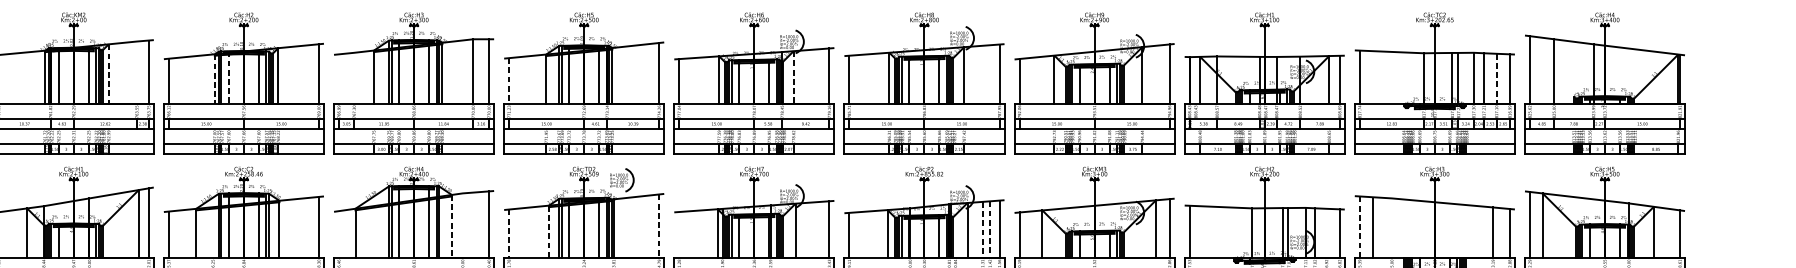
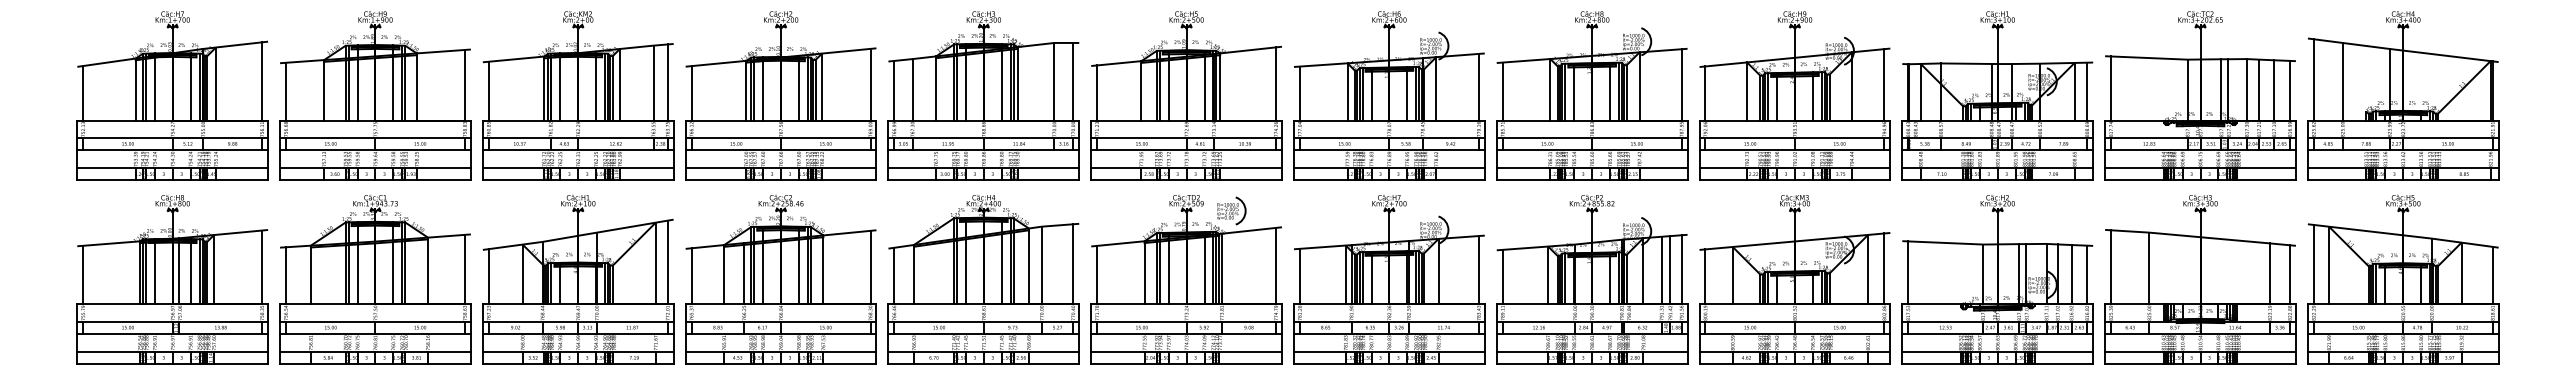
line: (136, 72) -> (653, 82), added
line: (108, 74) -> (619, 84), dashed -> solid
line: (229, 77) -> (763, 88), dashed -> solid
line: (793, 77) -> (1436, 88), dashed -> solid
line: (354, 78) -> (912, 89), added
line: (214, 79) -> (746, 90), dashed -> solid
line: (339, 79) -> (894, 90), added
line: (1496, 79) -> (2274, 90), dashed -> solid
line: (509, 80) -> (1097, 92), dashed -> solid
line: (462, 225) -> (1041, 265), added
line: (451, 226) -> (1028, 266), dashed -> solid
line: (659, 226) -> (1276, 266), dashed -> solid
line: (1360, 227) -> (2111, 267), dashed -> solid
line: (1372, 228) -> (2149, 268), moved
line: (982, 230) -> (1661, 270), dashed -> solid
line: (990, 230) -> (1670, 270), dashed -> solid
line: (213, 232) -> (744, 273), added
line: (548, 232) -> (1144, 273), dashed -> solid
line: (1326, 233) -> (2071, 274), added
line: (339, 234) -> (894, 275), added
line: (509, 234) -> (1097, 275), dashed -> solid
line: (678, 235) -> (1299, 276), added

